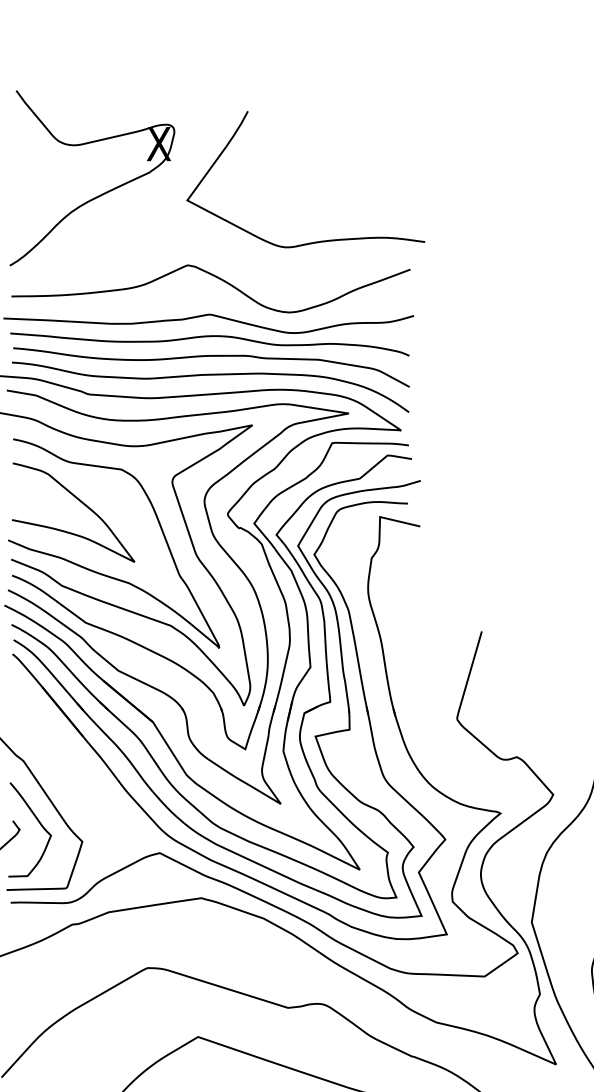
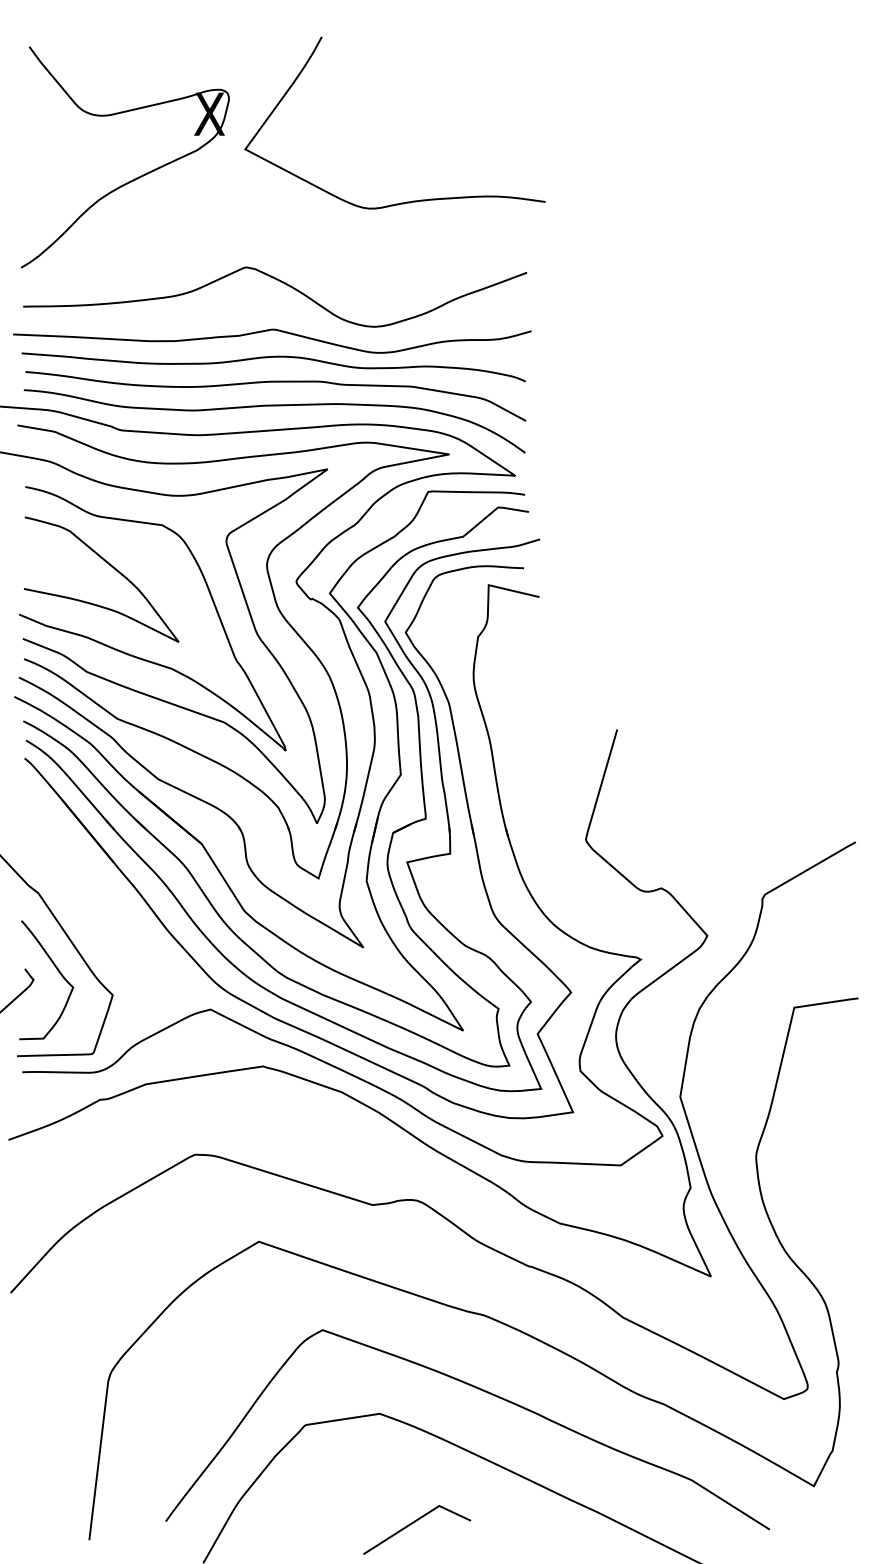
curve: (314, 241) -> (406, 201), moved

